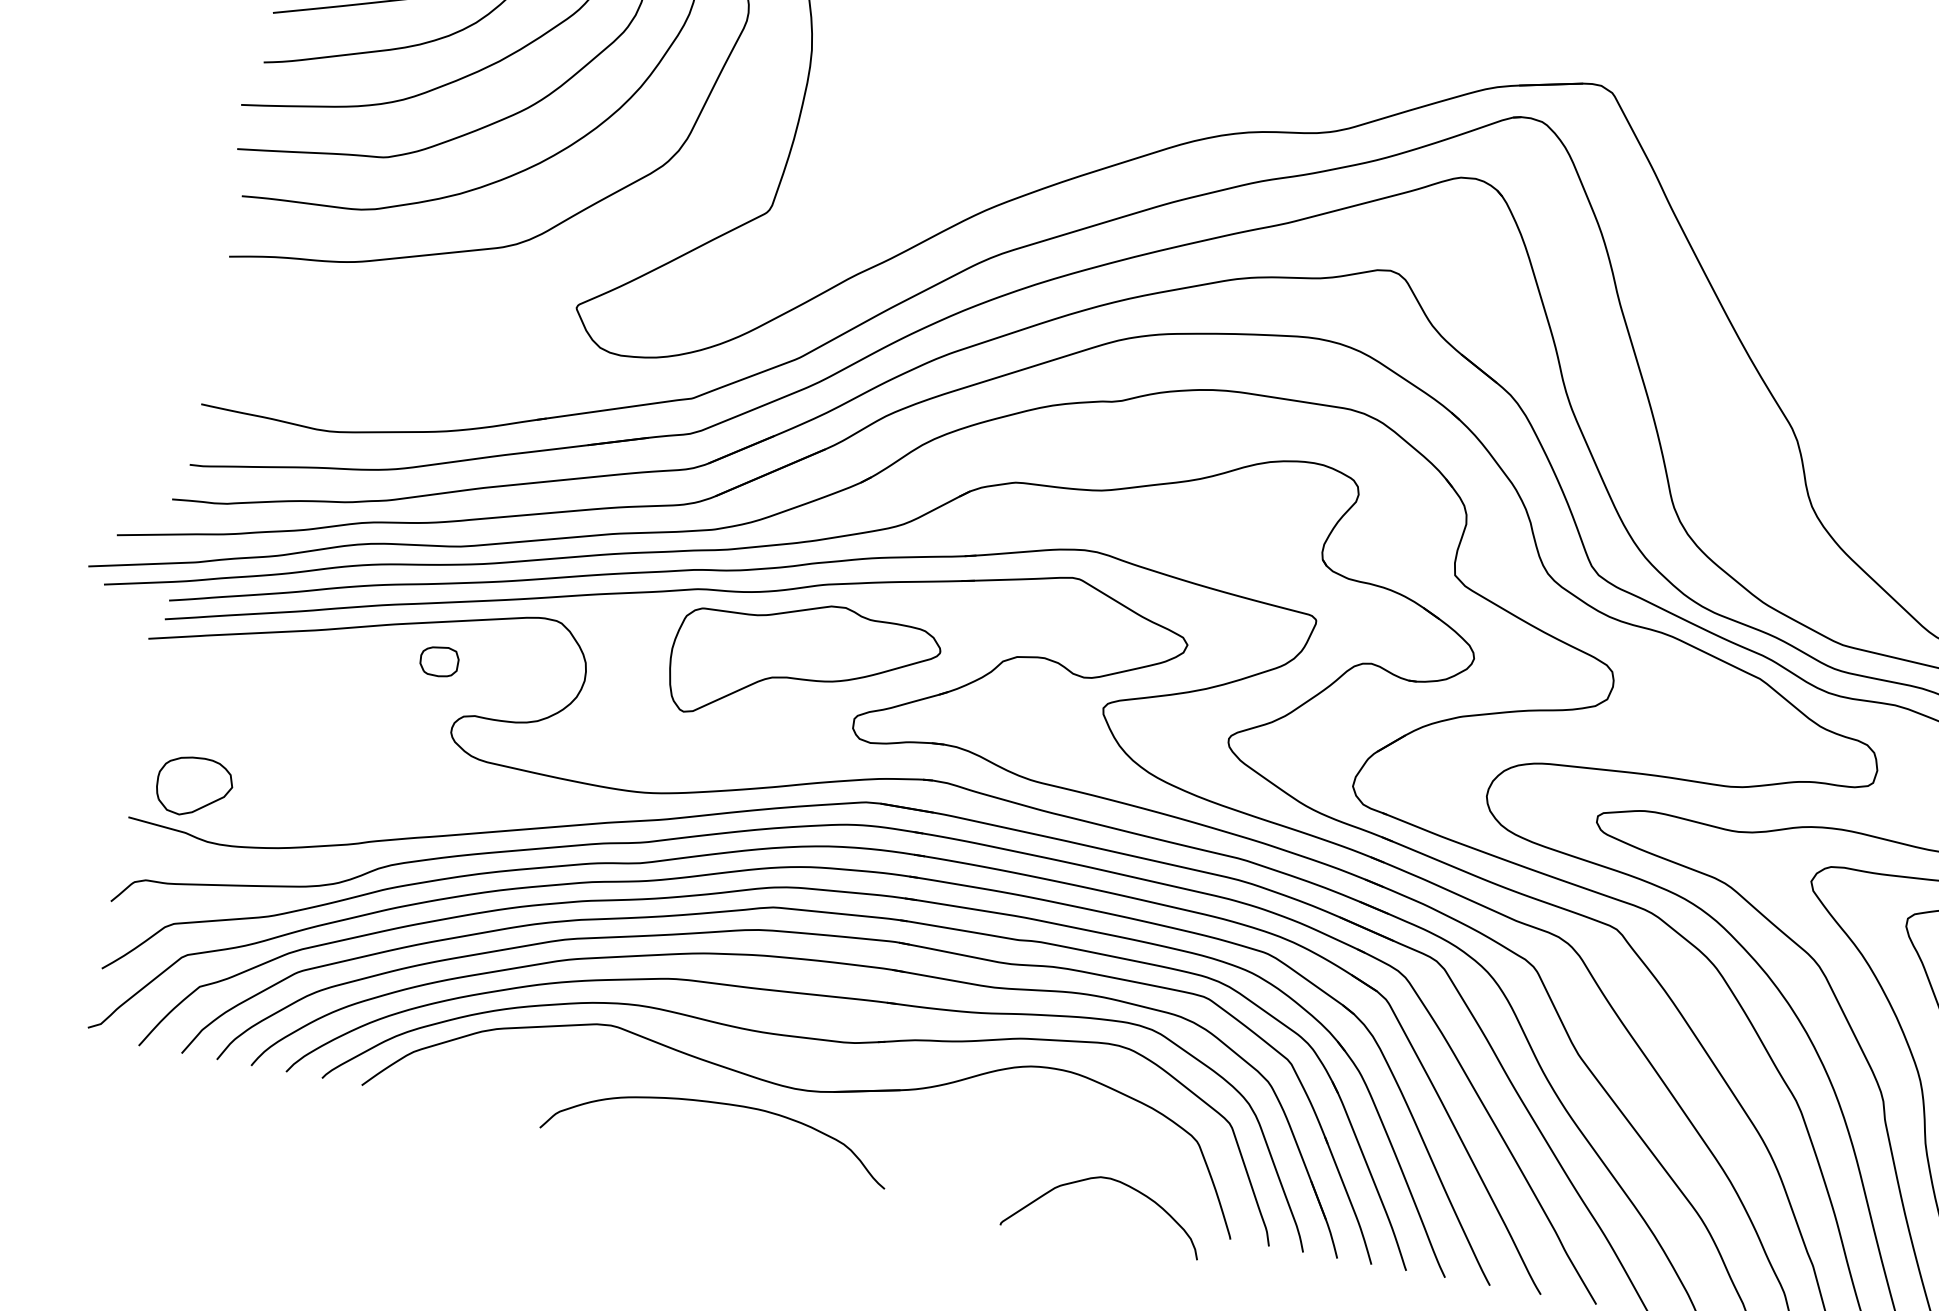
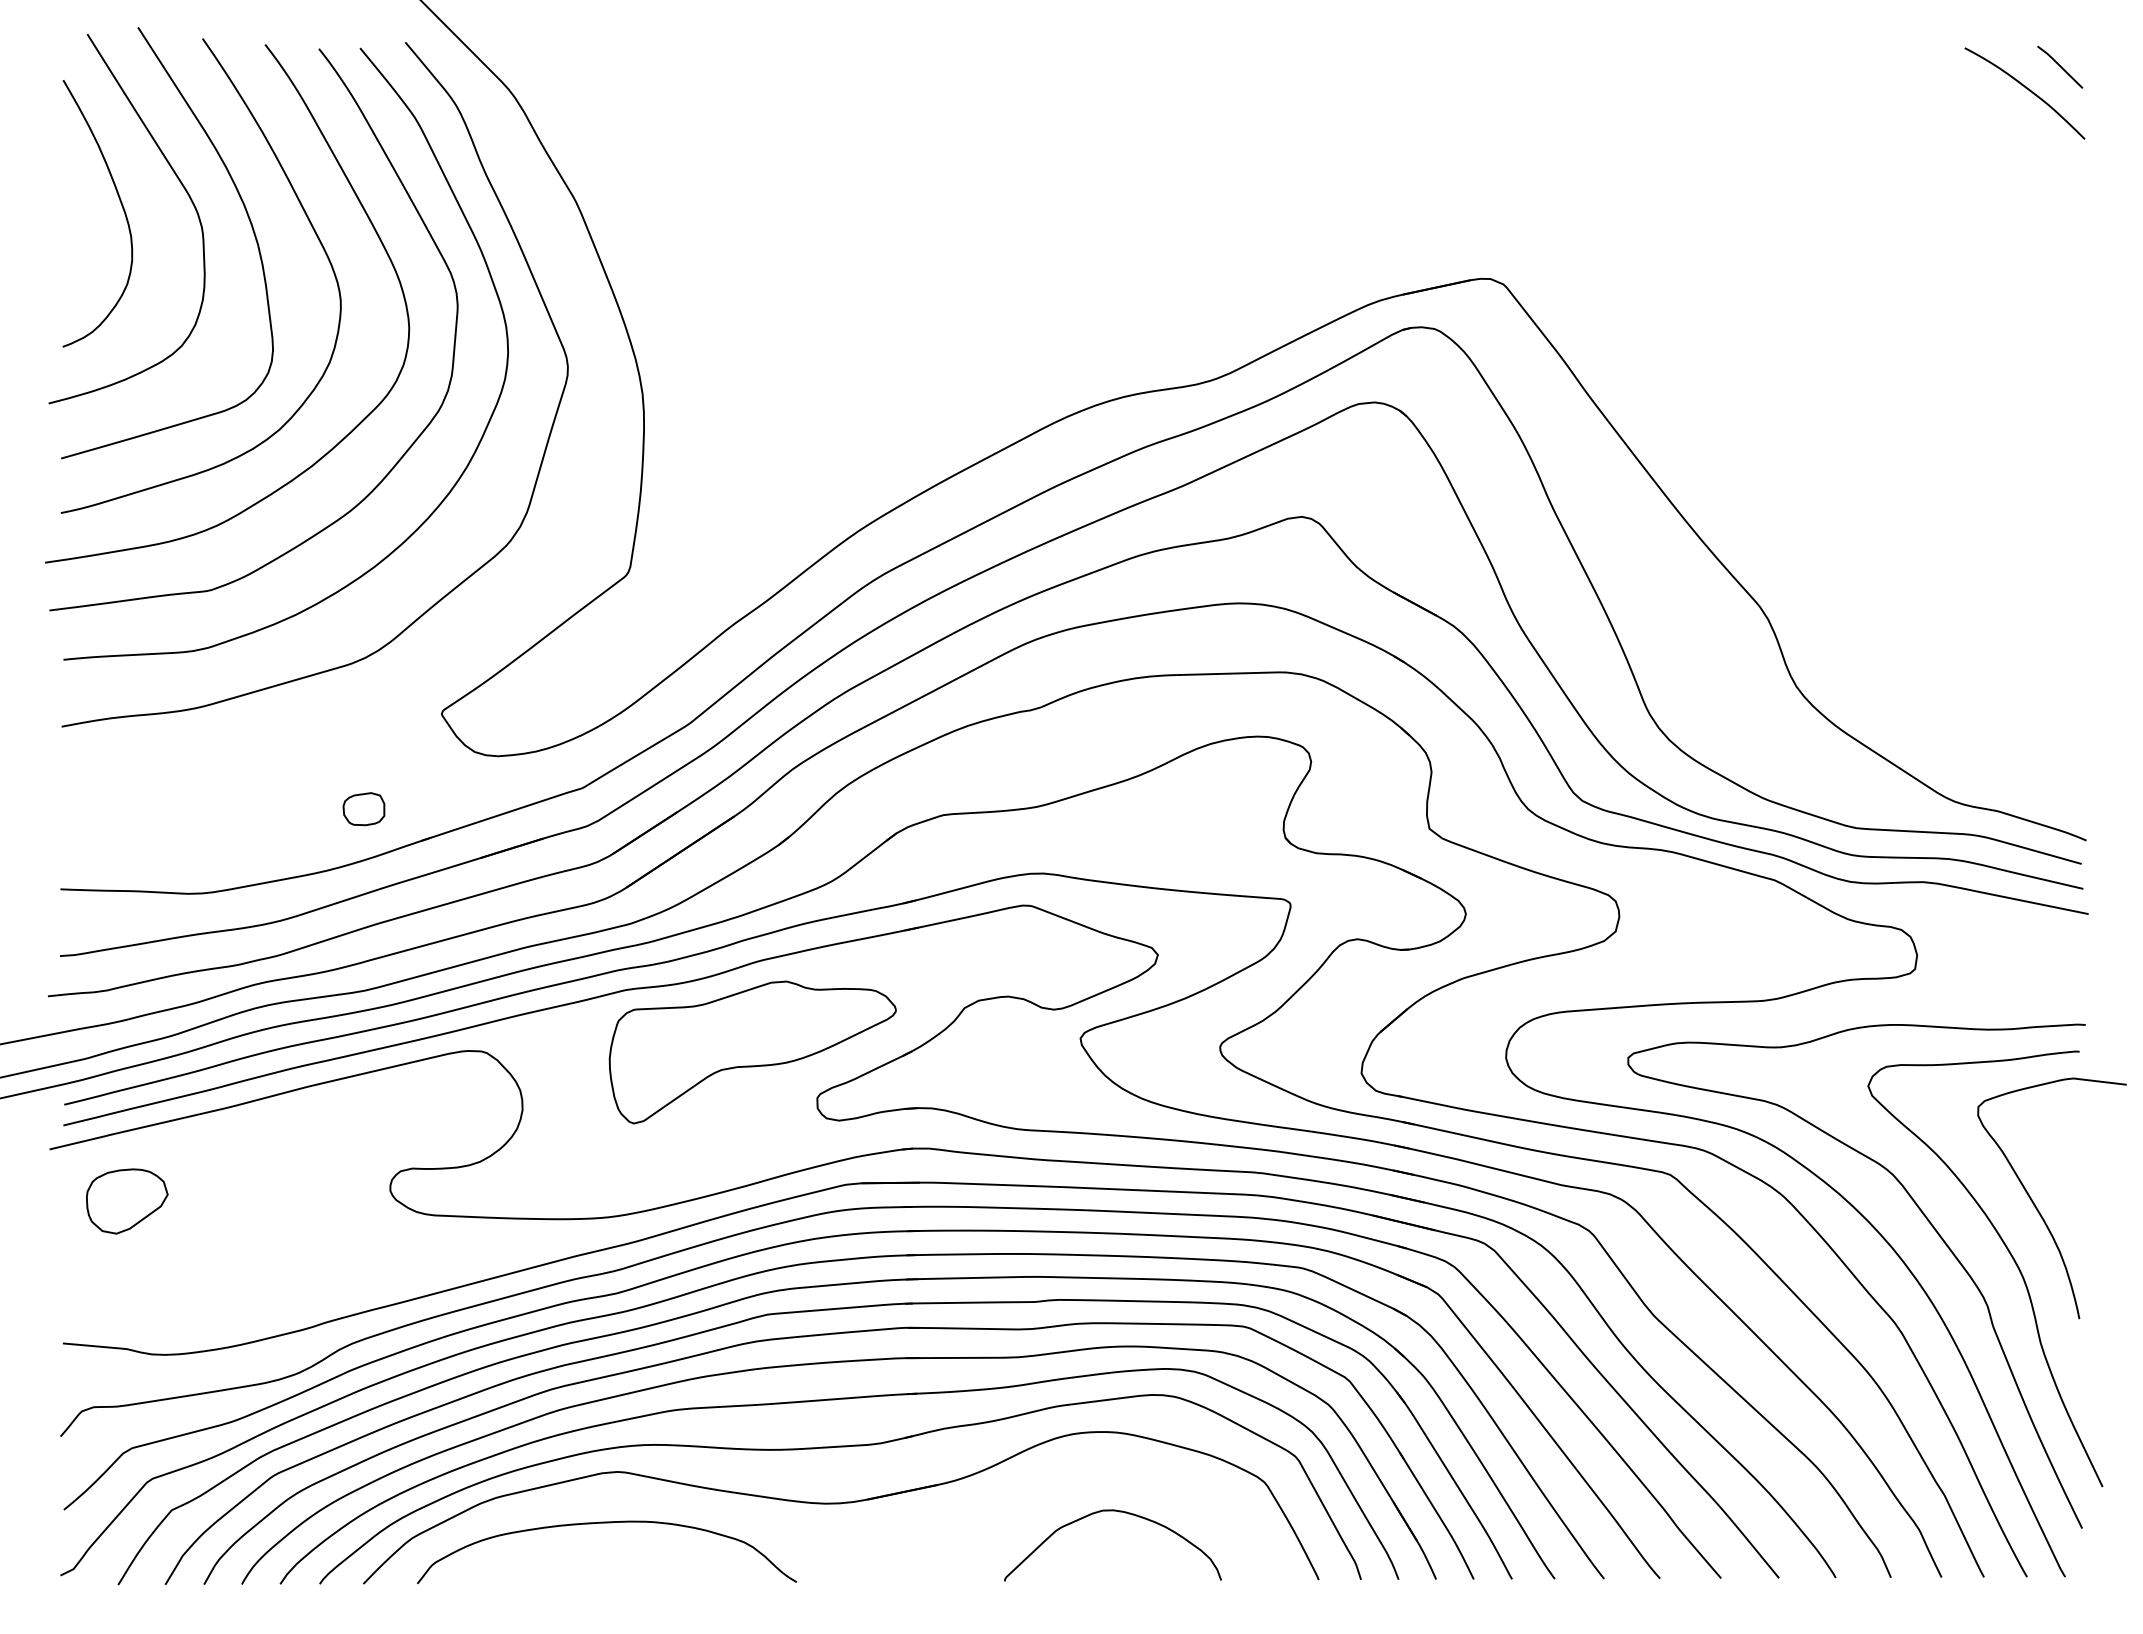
part: (438, 661) -> (363, 809), moved
part: (194, 787) -> (127, 1201), moved
curve: (721, 1104) -> (606, 1523), moved
curve: (1115, 1181) -> (1119, 1512), moved

